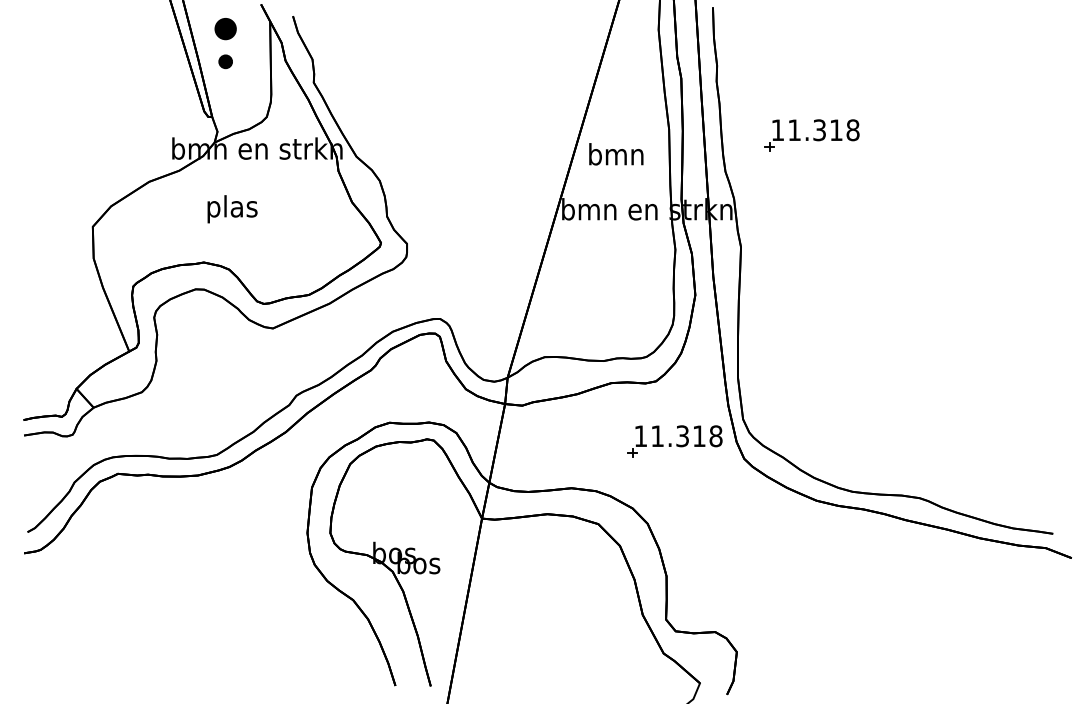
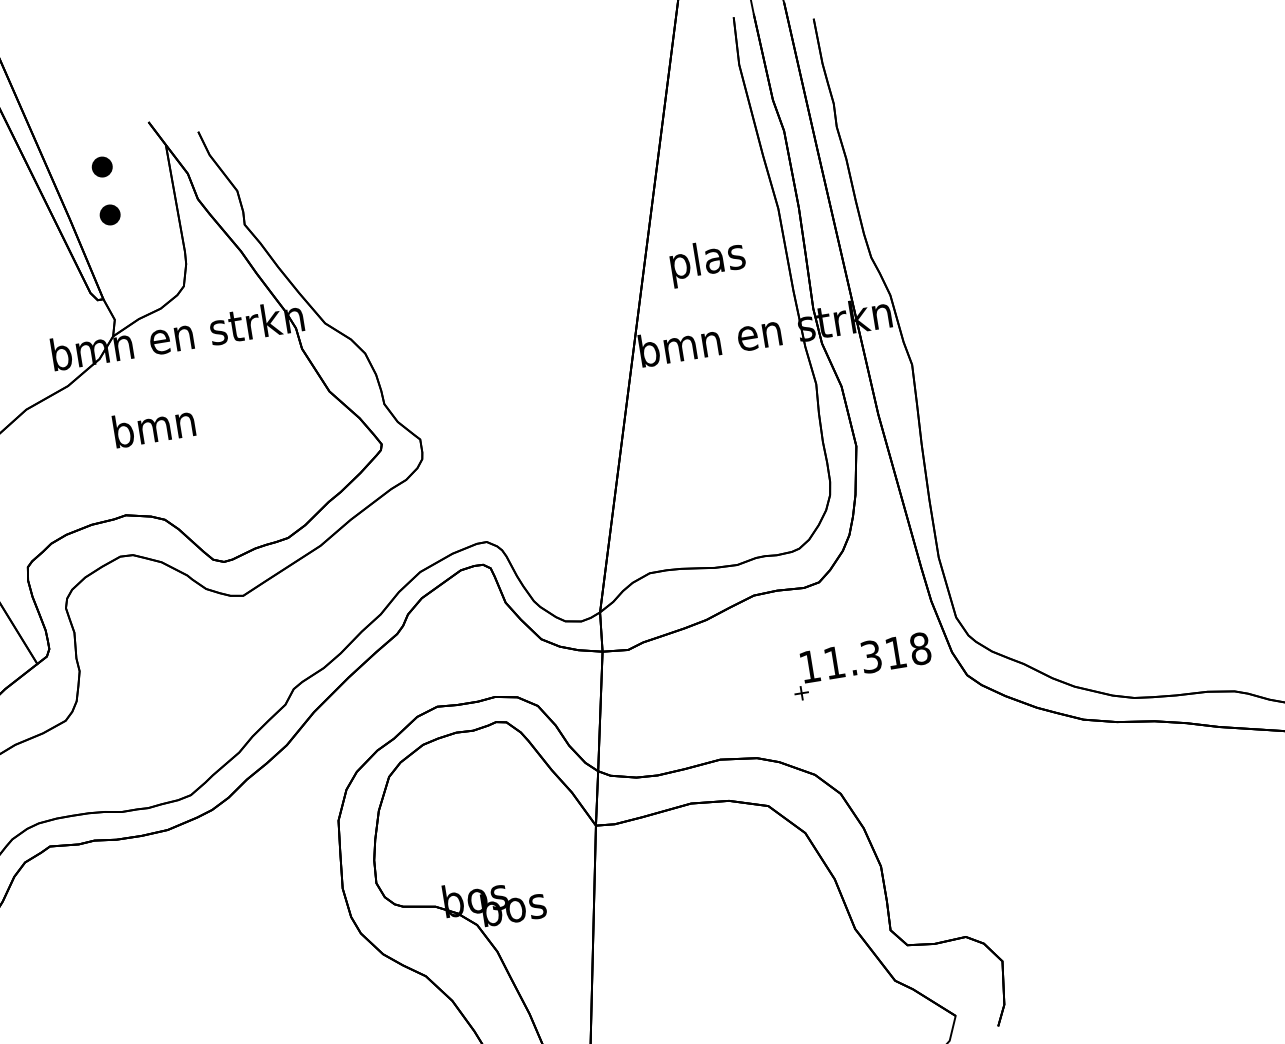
part: (225, 29) -> (102, 167), size x0.62
part: (811, 135) -> (989, 183), removed
text: (616, 157) -> (707, 262), bmn -> plas
text: (232, 209) -> (155, 430), plas -> bmn

